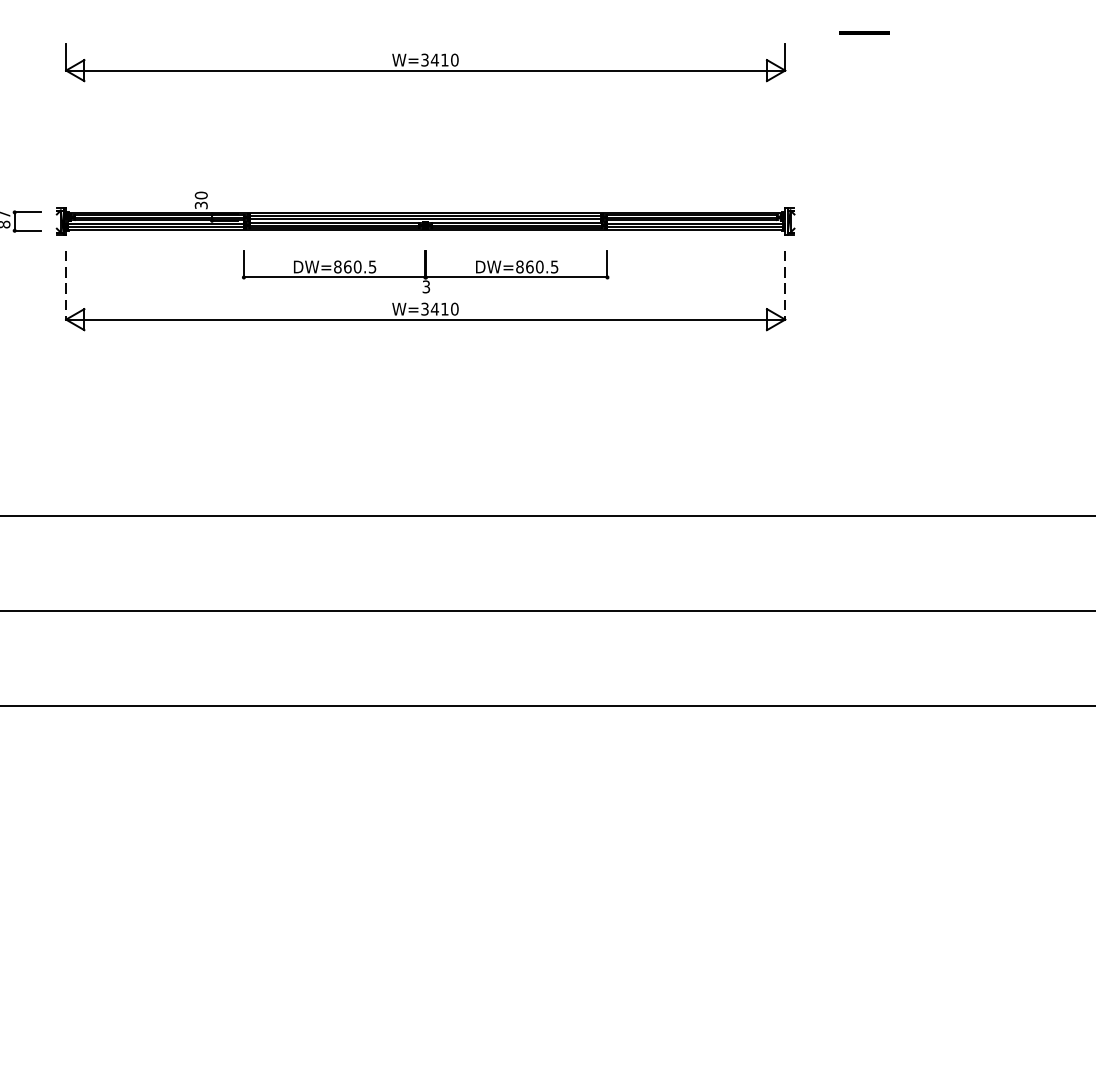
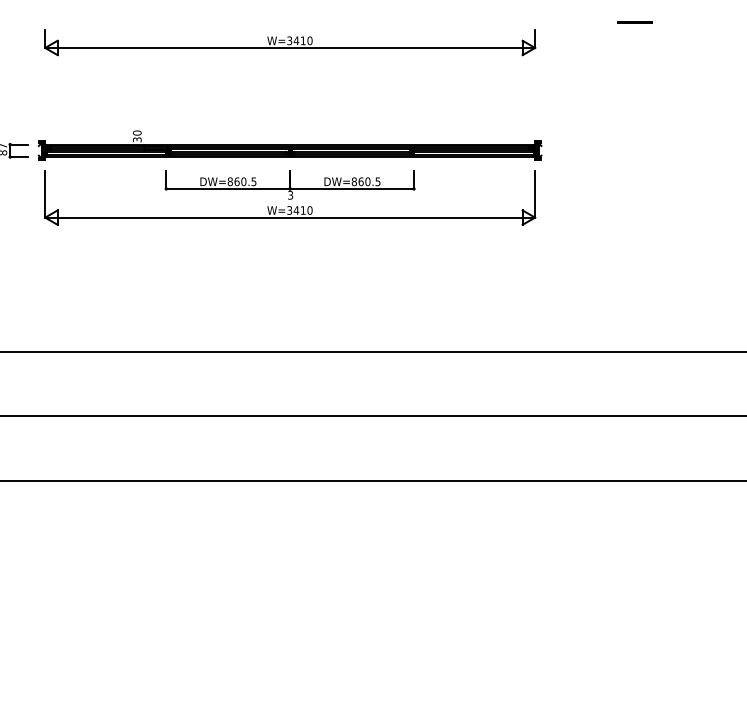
line: (863, 33) -> (634, 22), moved
line: (66, 285) -> (45, 194), dashed -> solid
line: (785, 285) -> (535, 194), dashed -> solid

